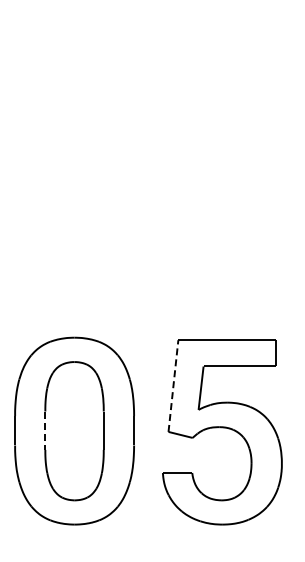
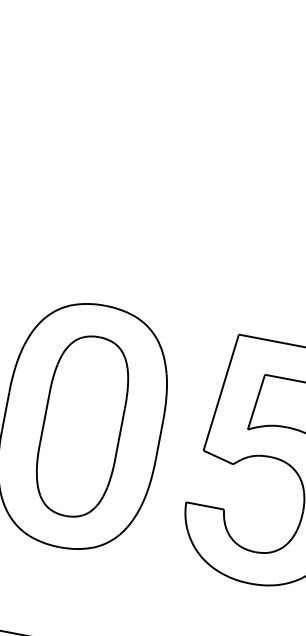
line: (173, 385) -> (221, 391), dashed -> solid
line: (45, 431) -> (44, 419), dashed -> solid

